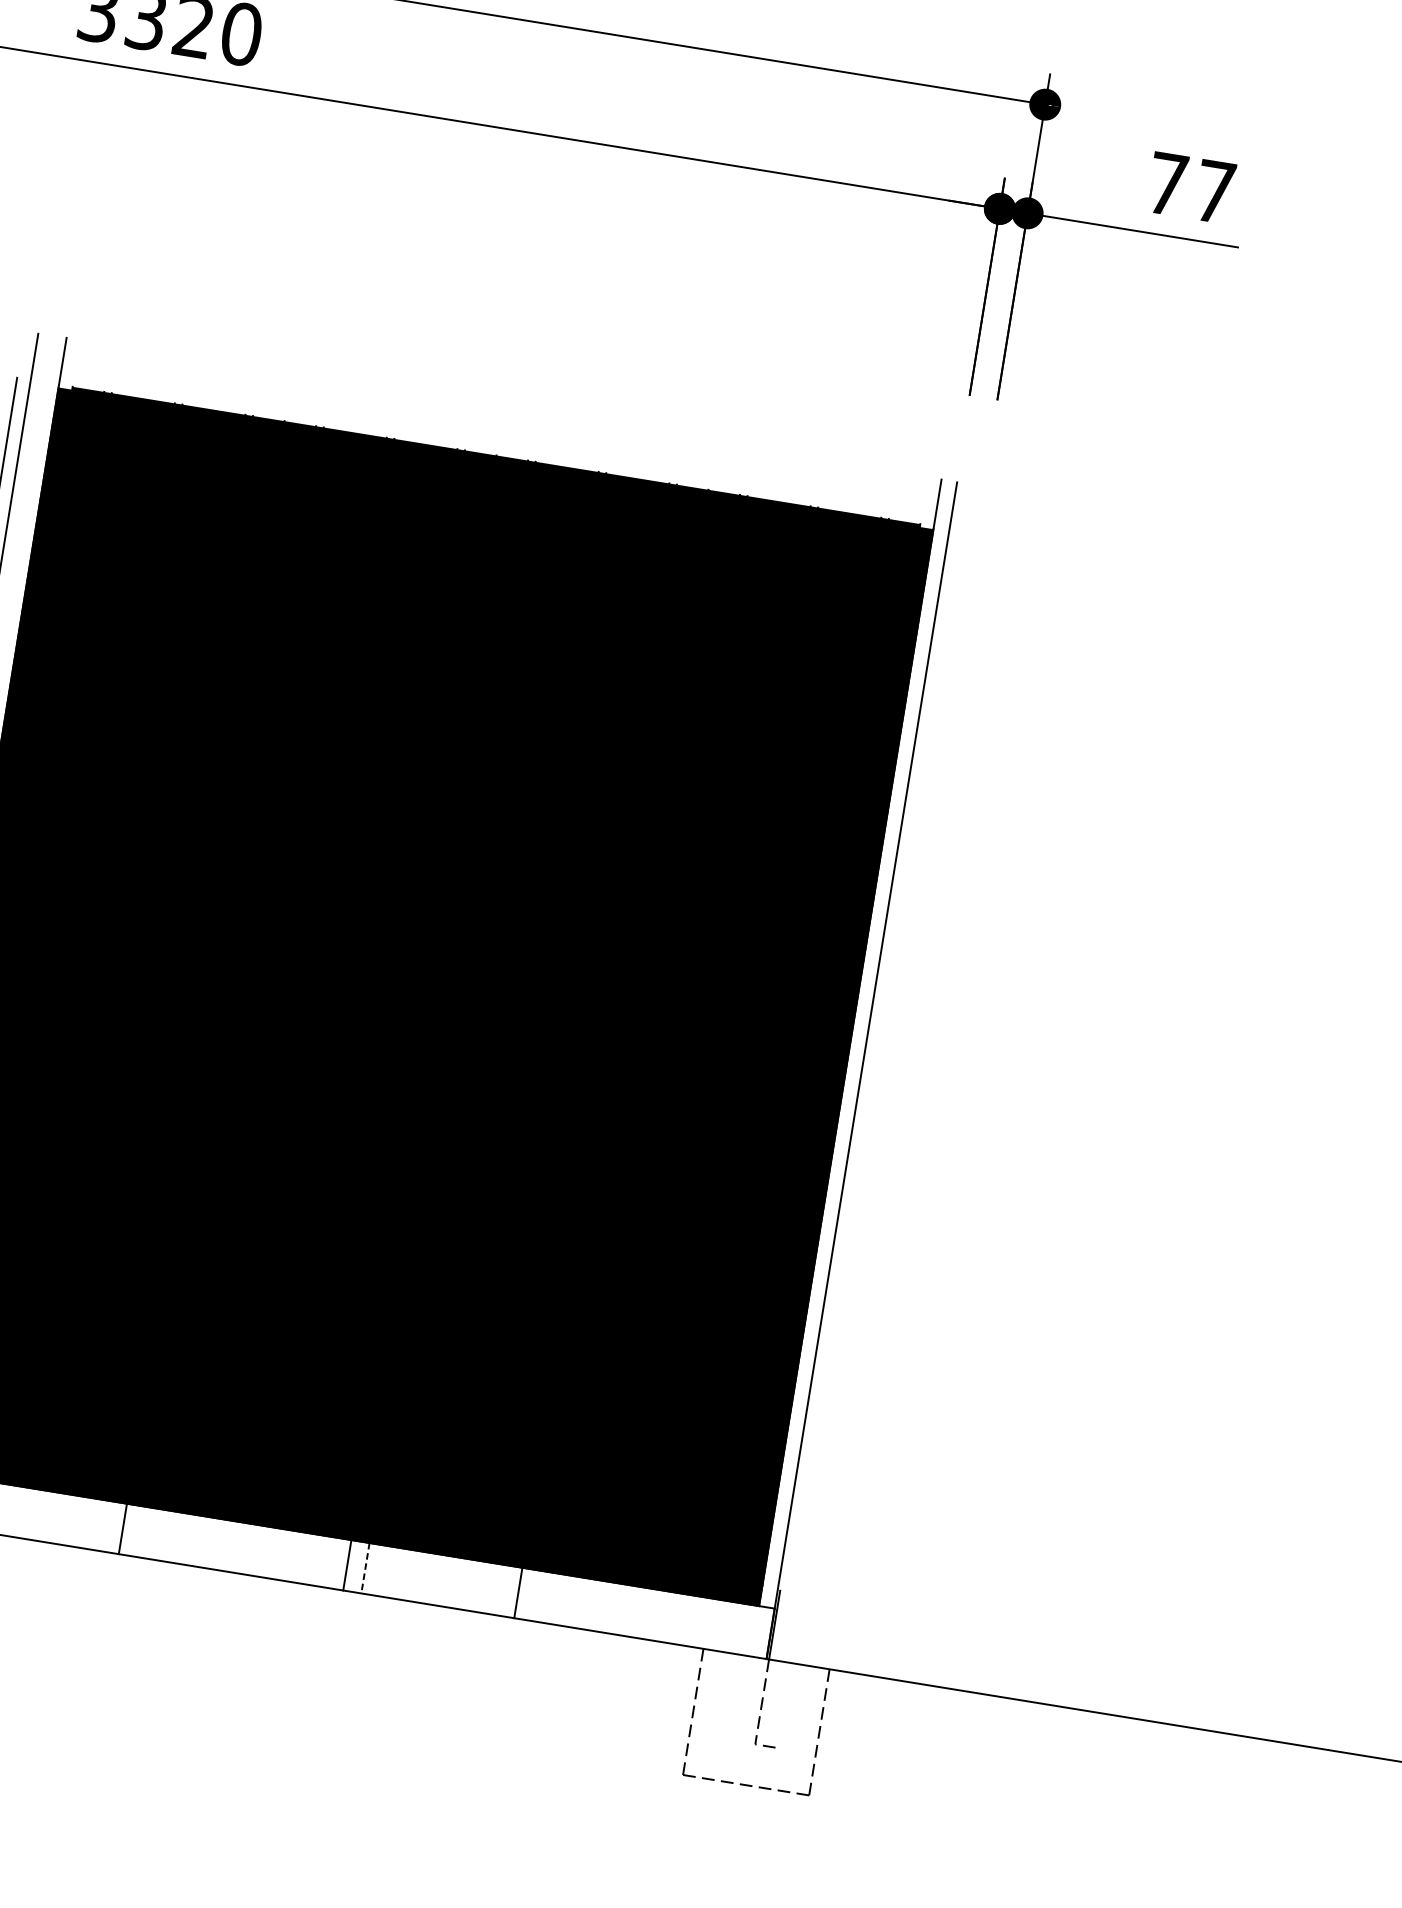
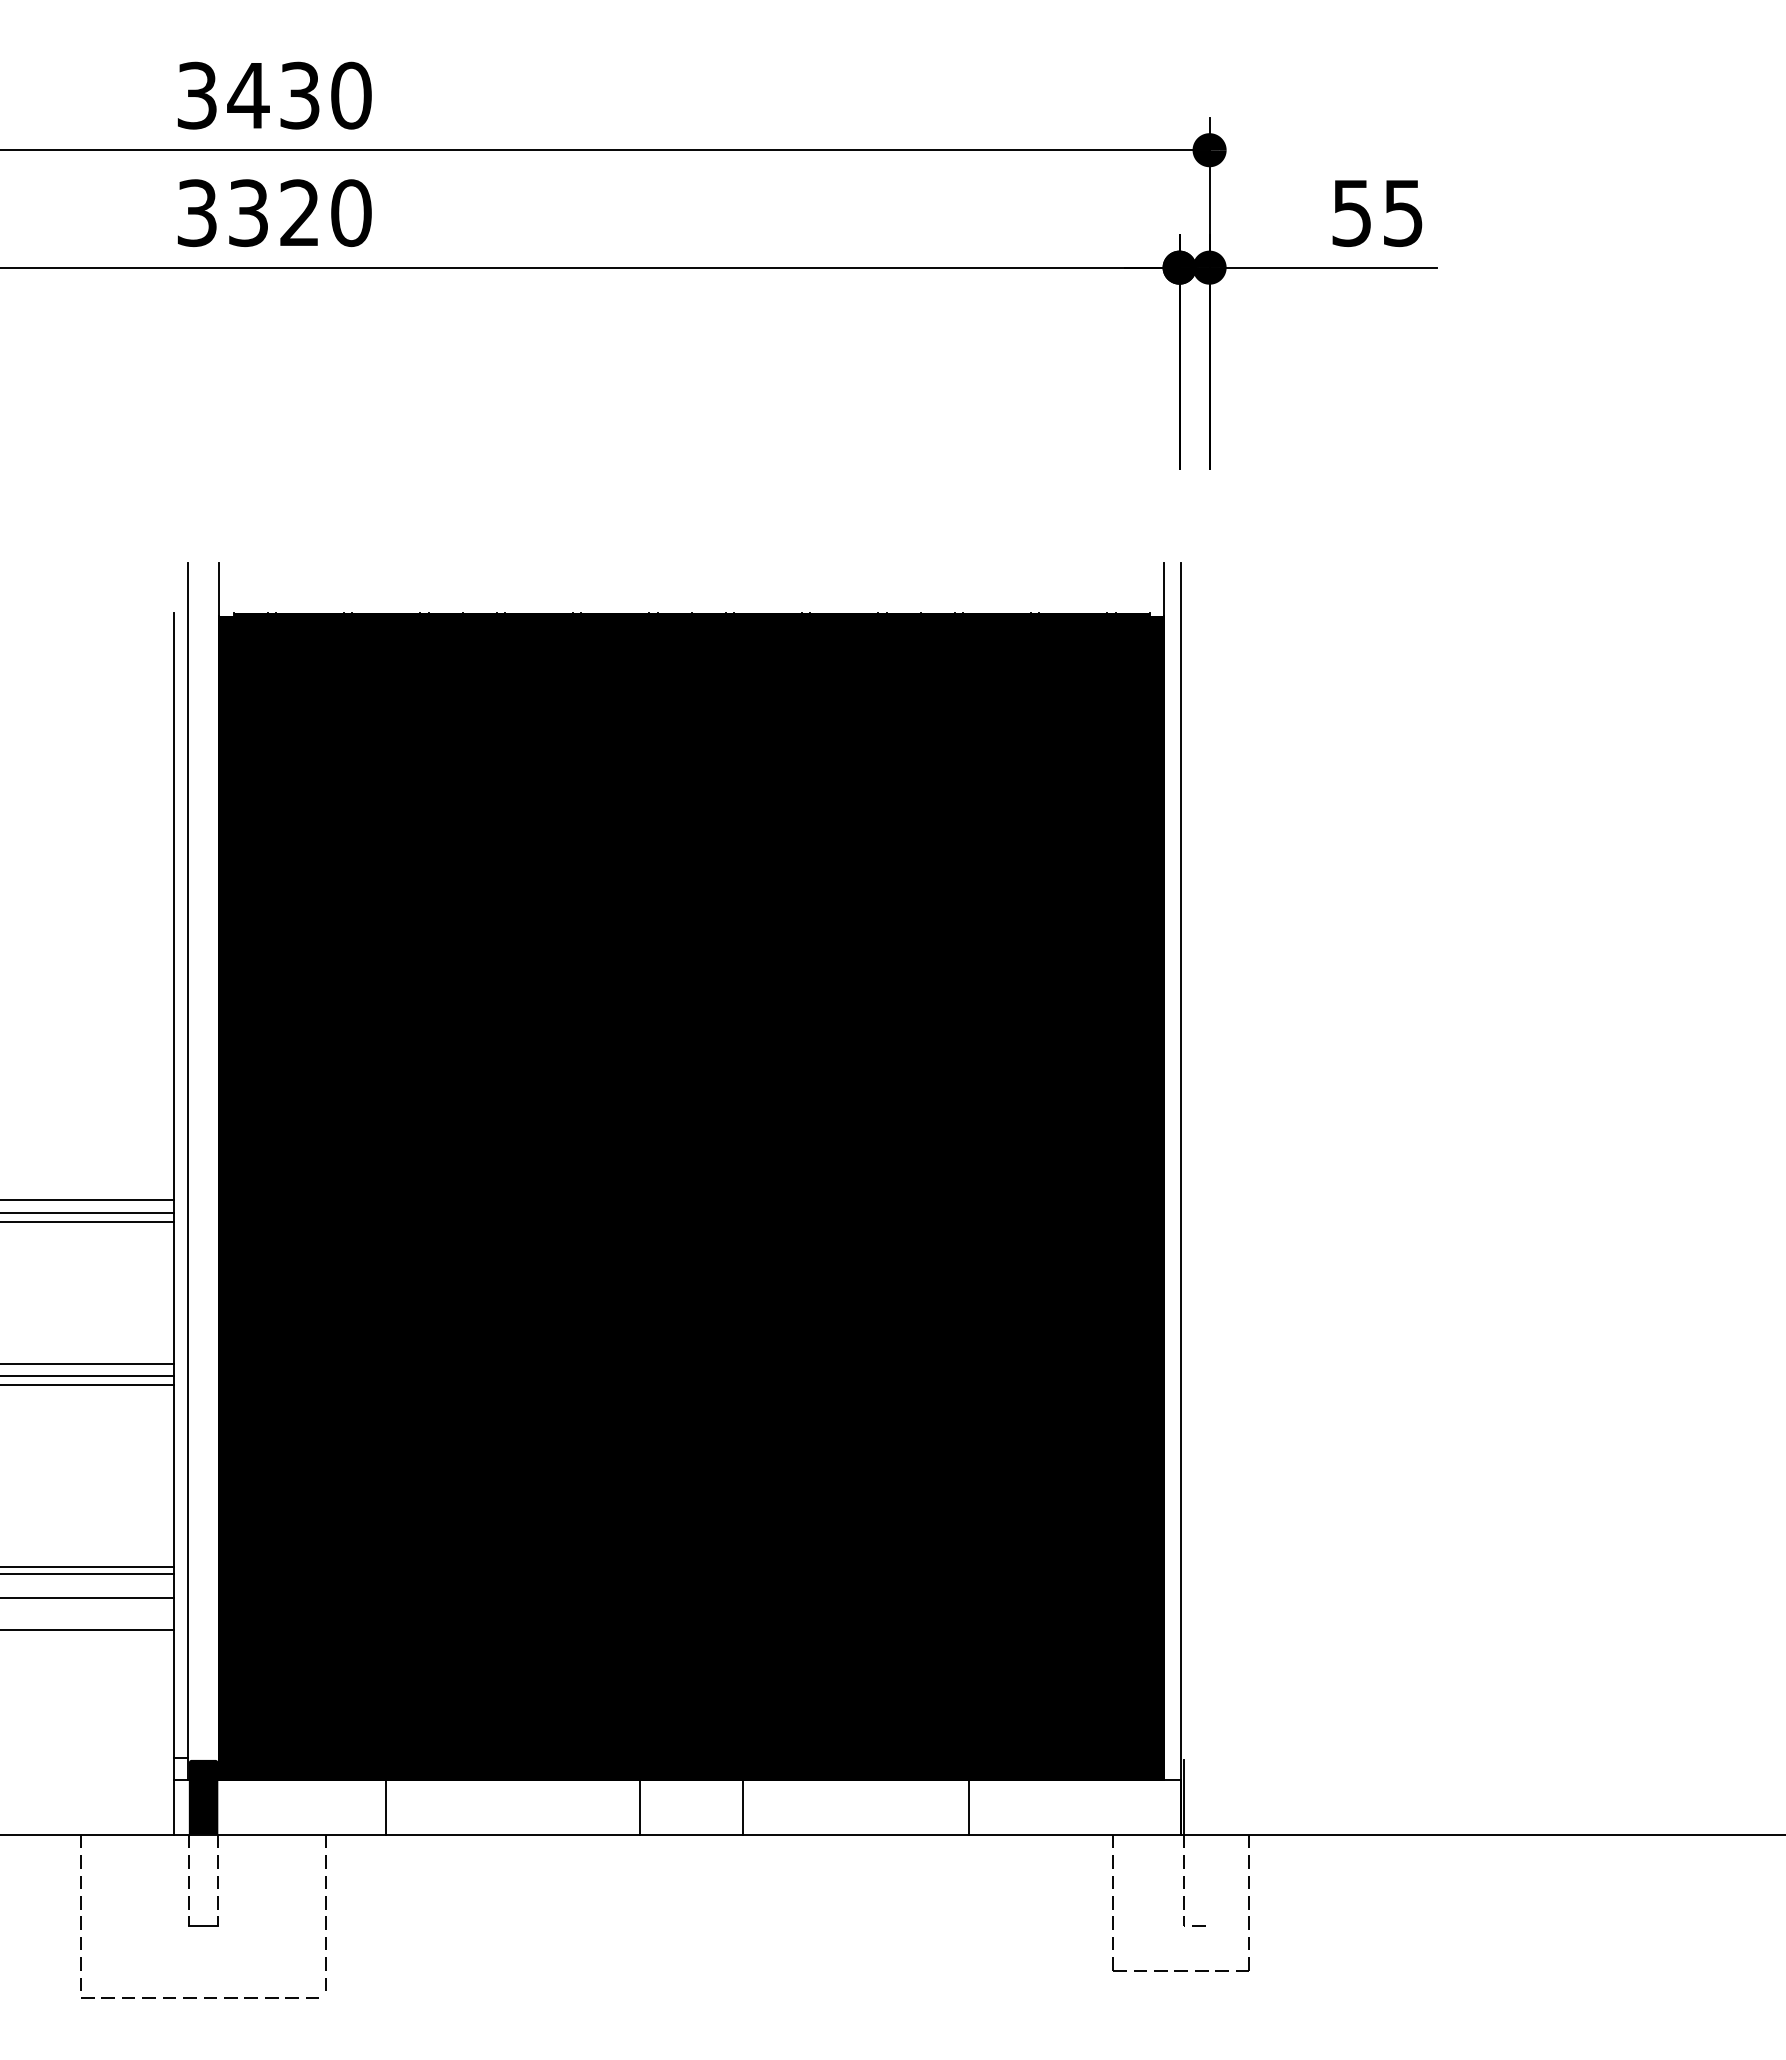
text: (1191, 188) -> (1377, 213), 77 -> 55
line: (123, 1529) -> (386, 1807), moved
line: (347, 1565) -> (639, 1807), moved
line: (365, 1568) -> (743, 1807), dashed -> solid
line: (518, 1593) -> (968, 1807), moved

